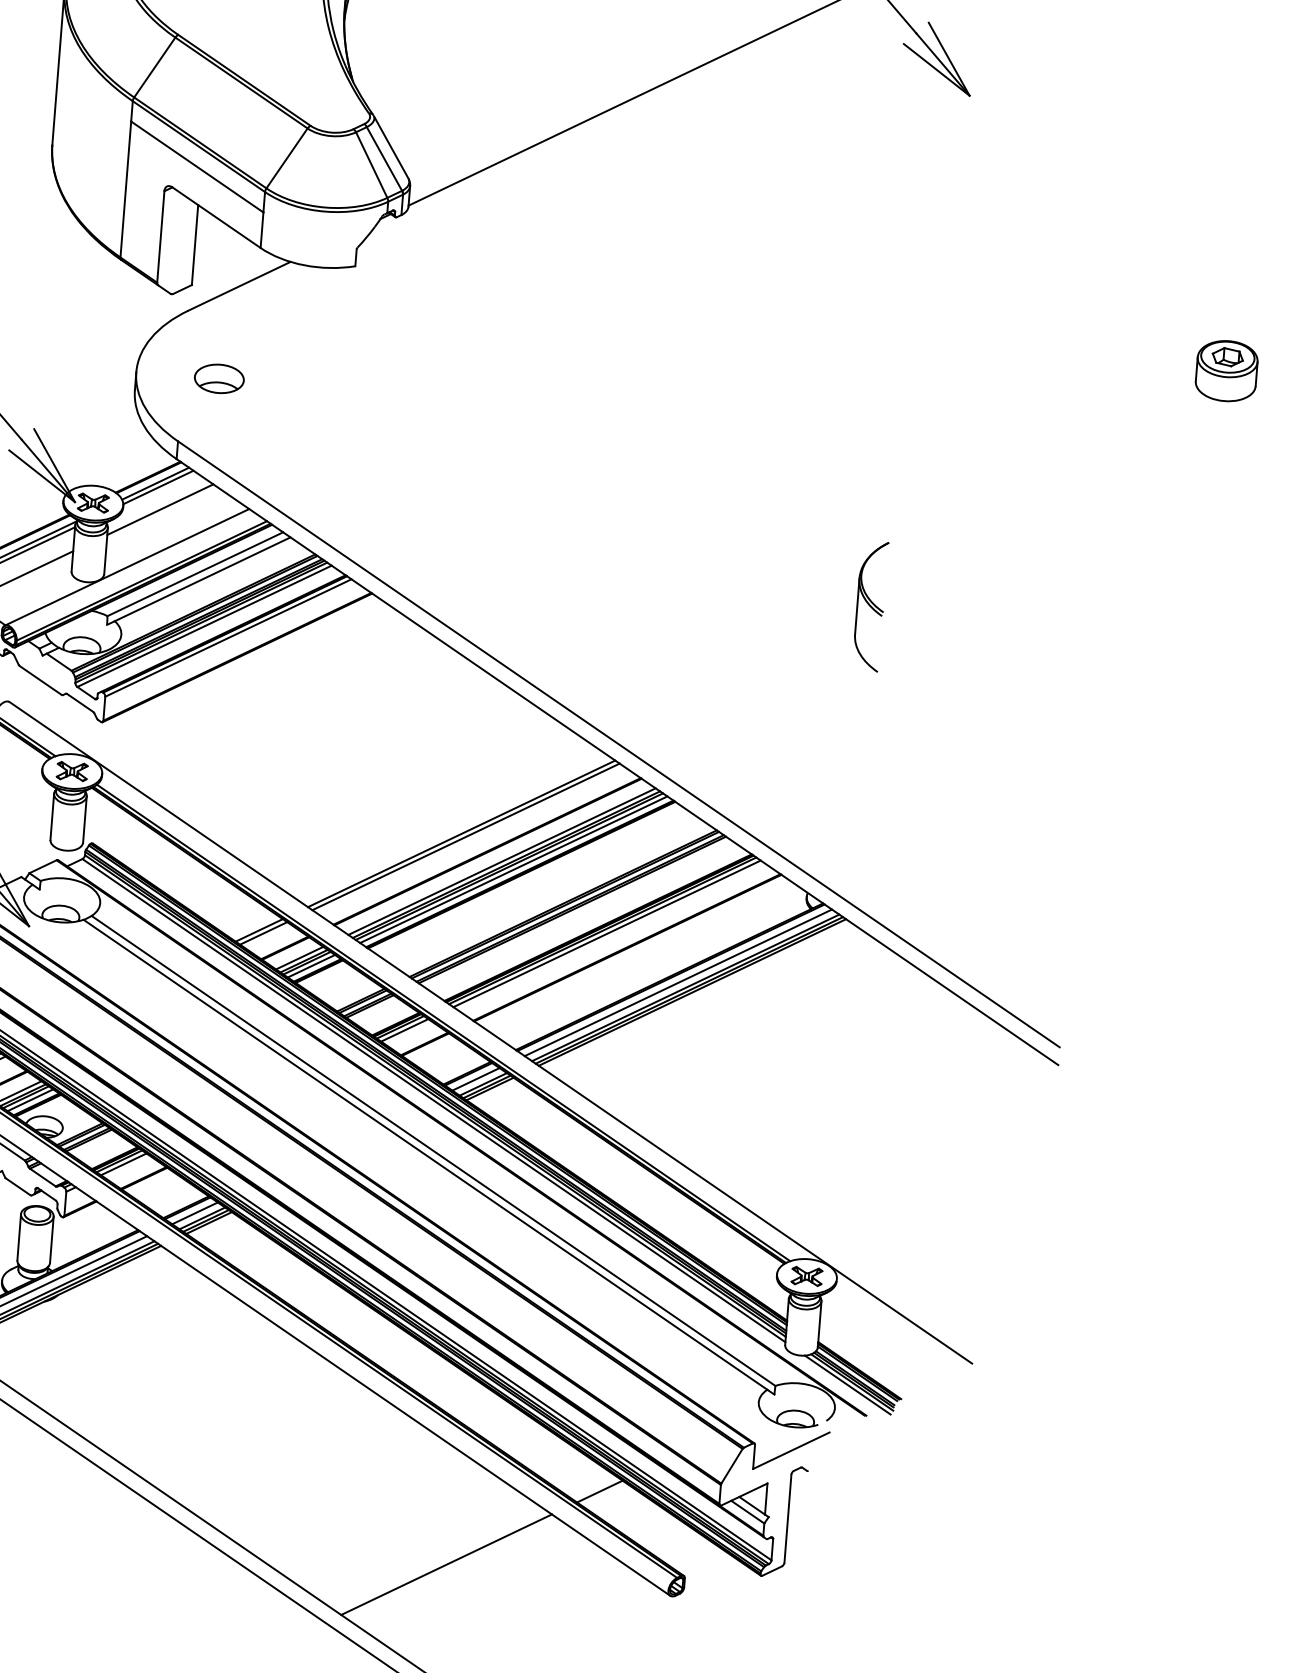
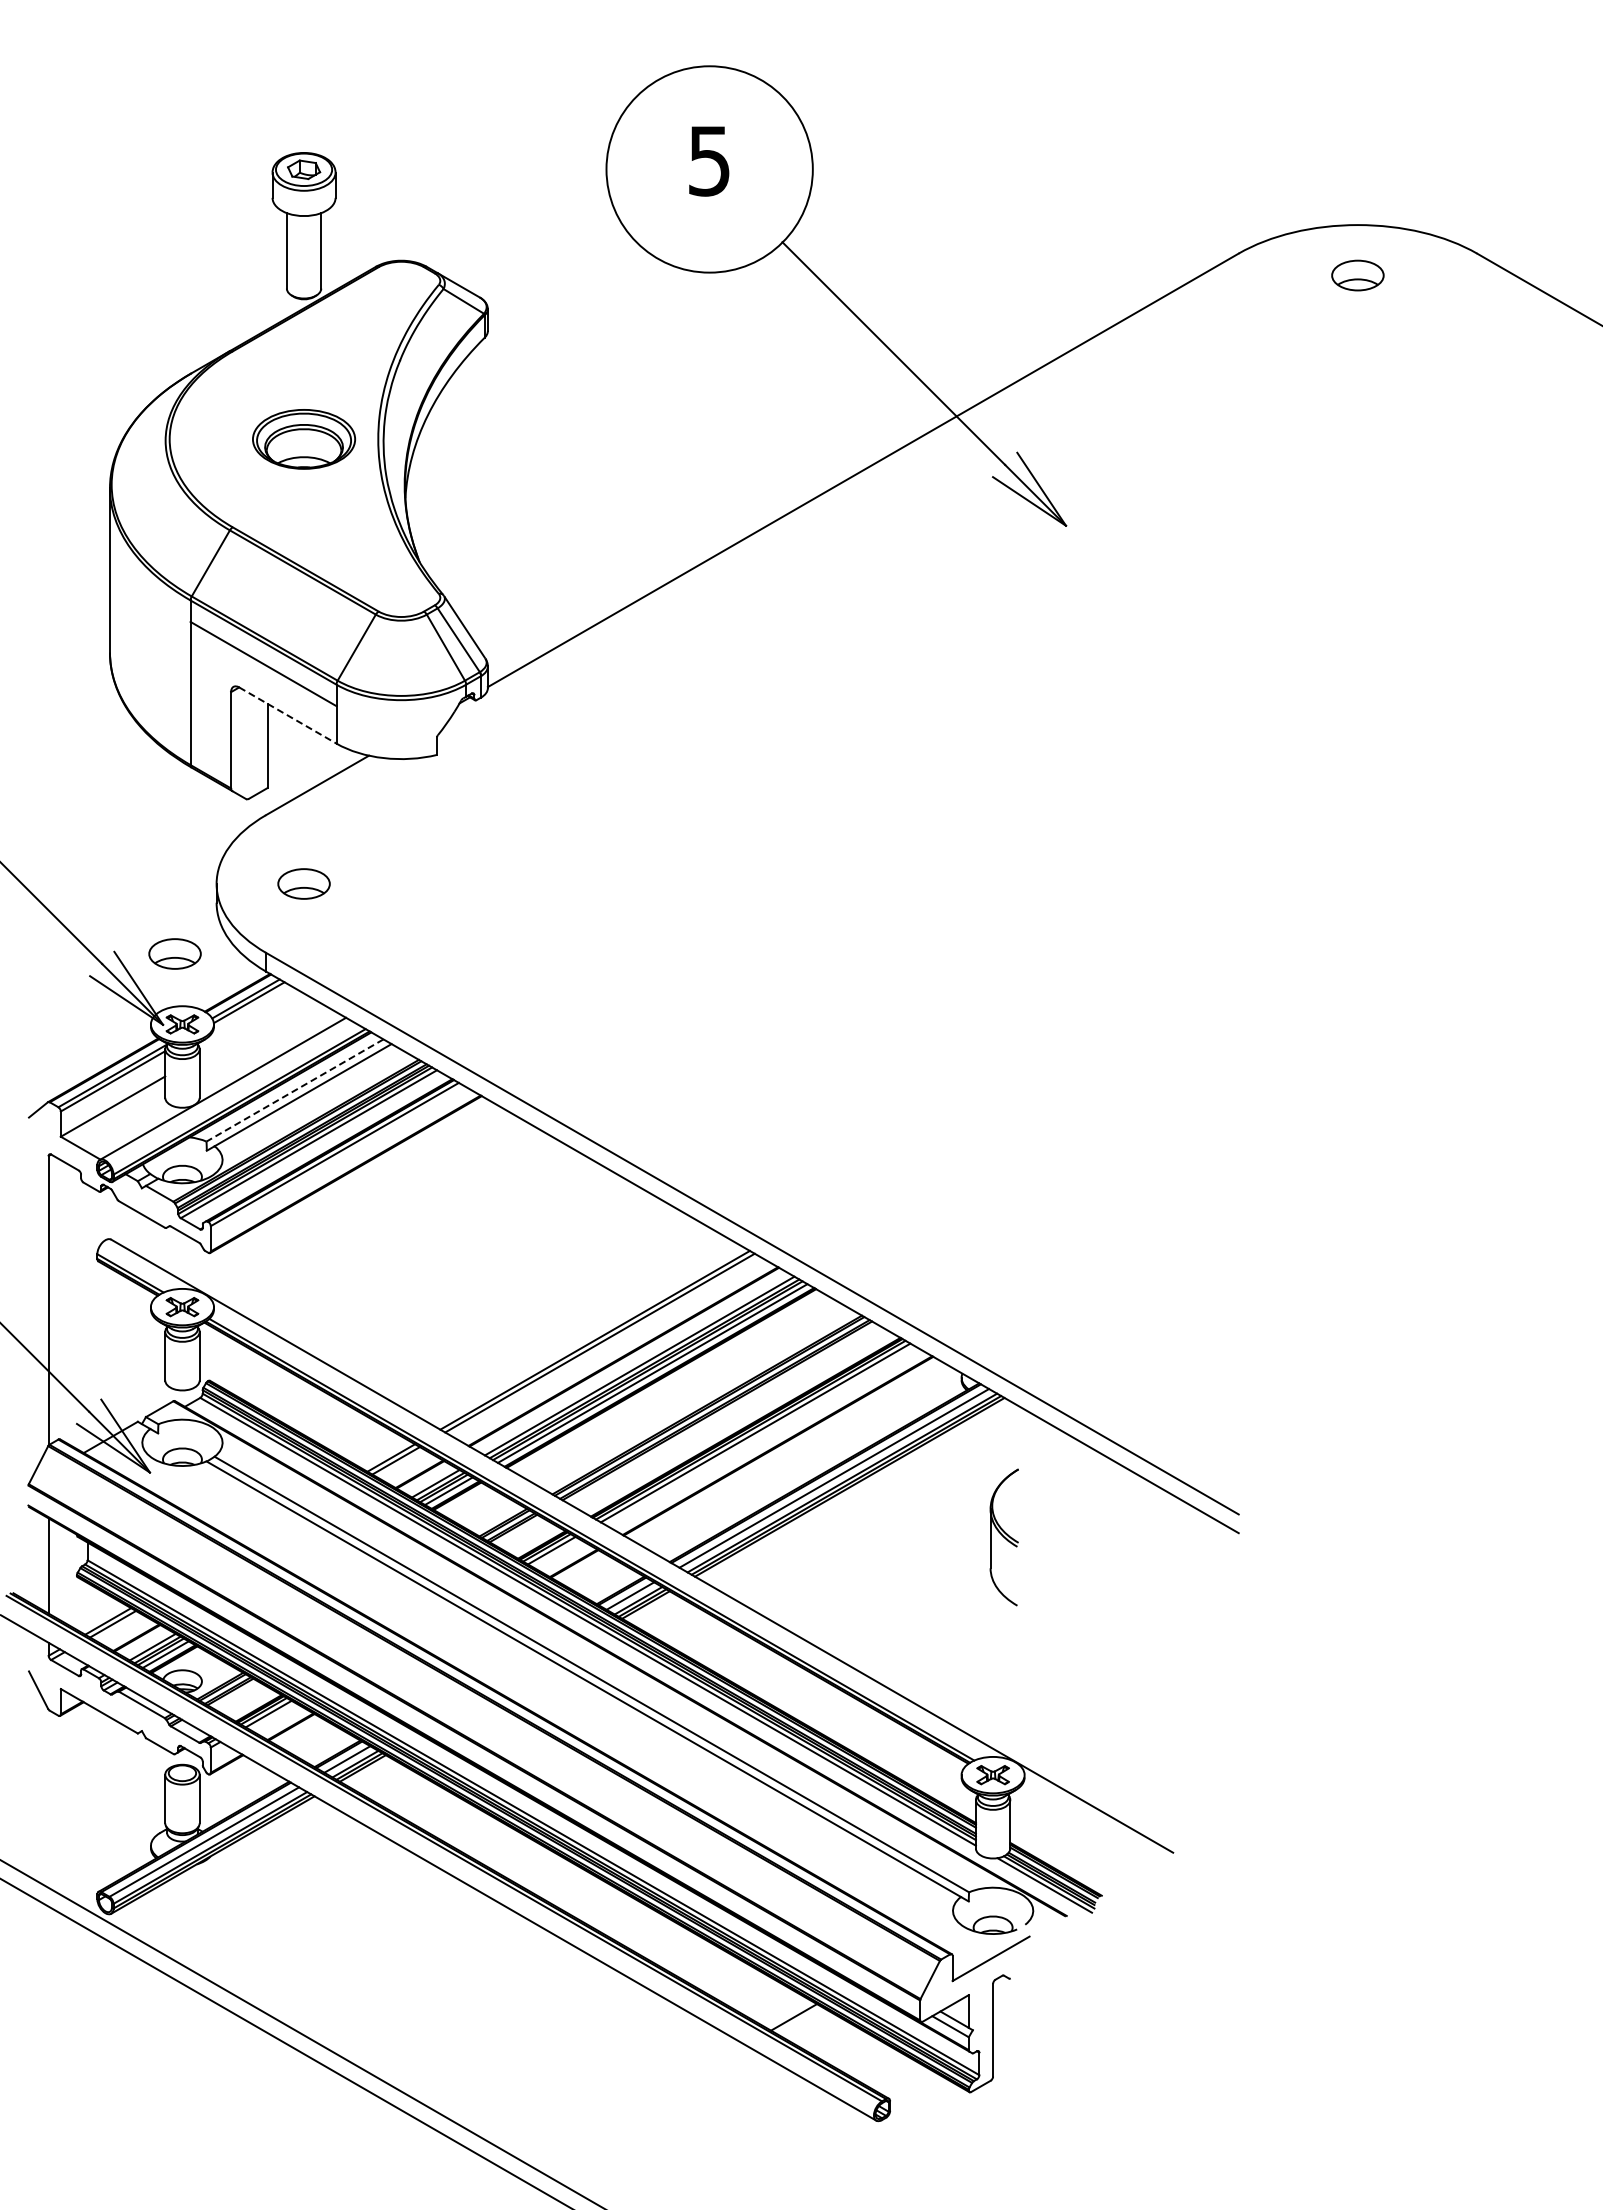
line: (217, 217) -> (288, 715), solid -> dashed
part: (1226, 370) -> (1357, 792), removed
part: (91, 435) -> (174, 953), added
line: (159, 509) -> (252, 1025), removed
line: (194, 574) -> (294, 1090), solid -> dashed
part: (869, 606) -> (1003, 1537), moved
line: (446, 1564) -> (639, 2106), removed

